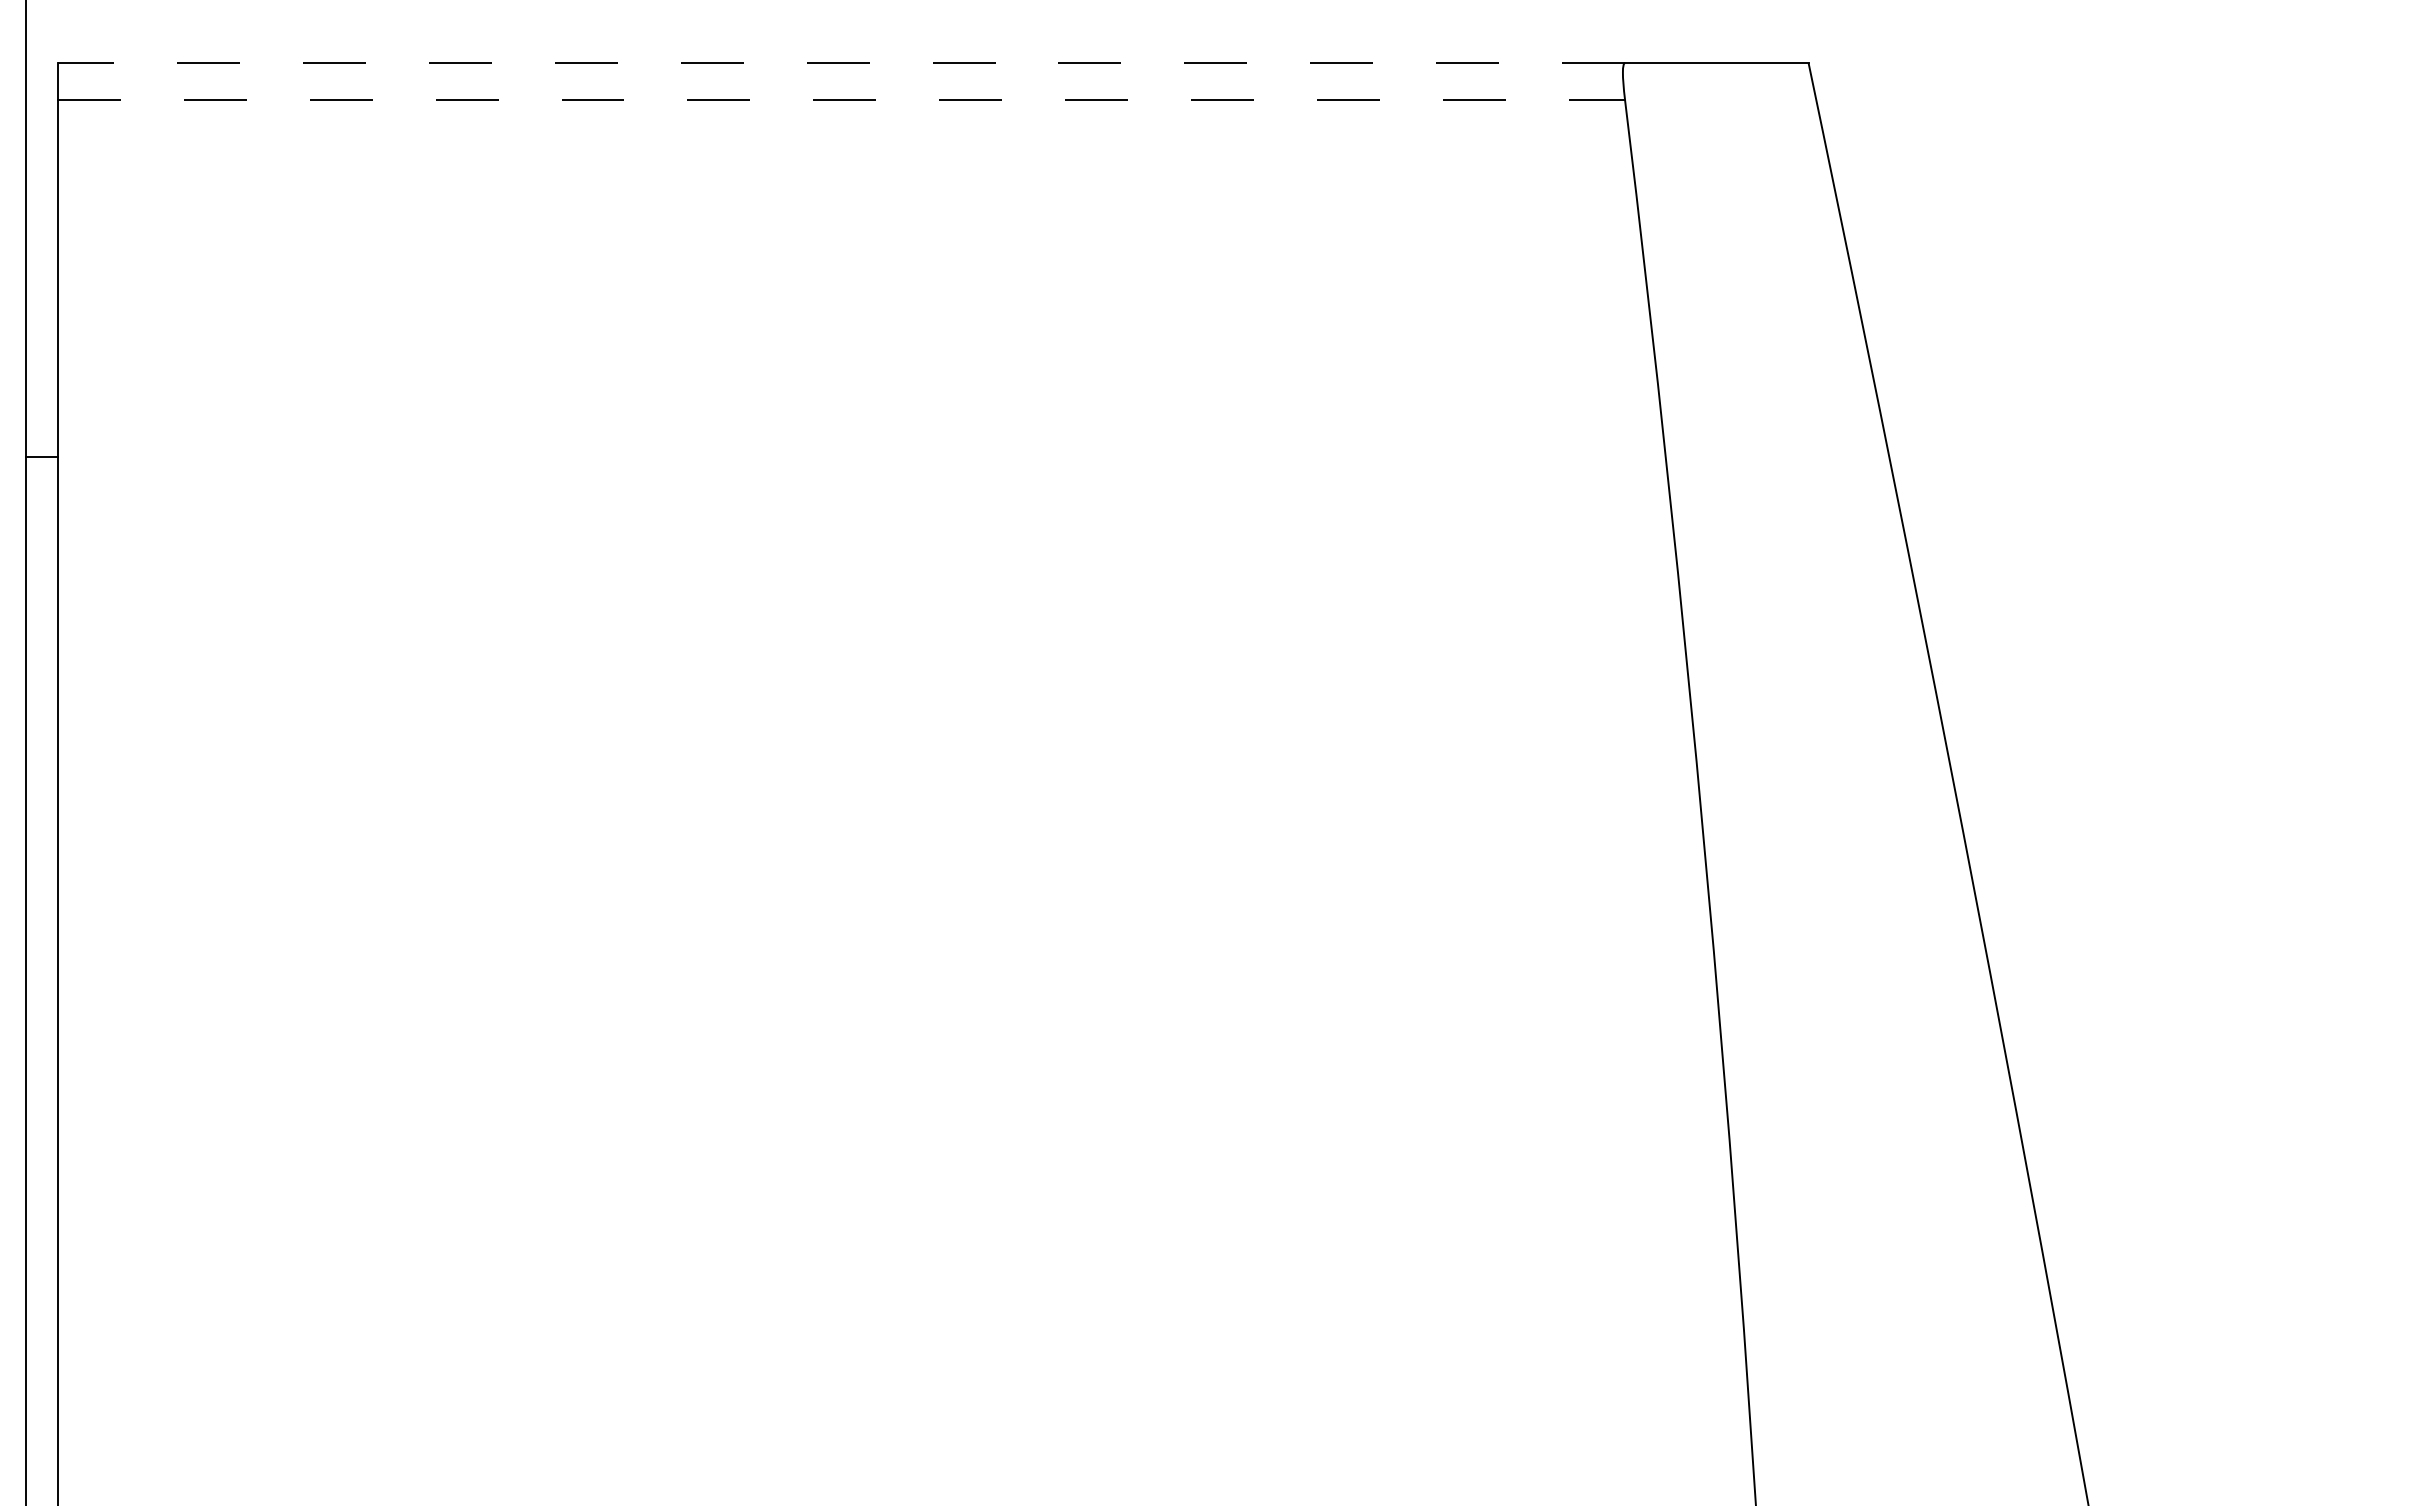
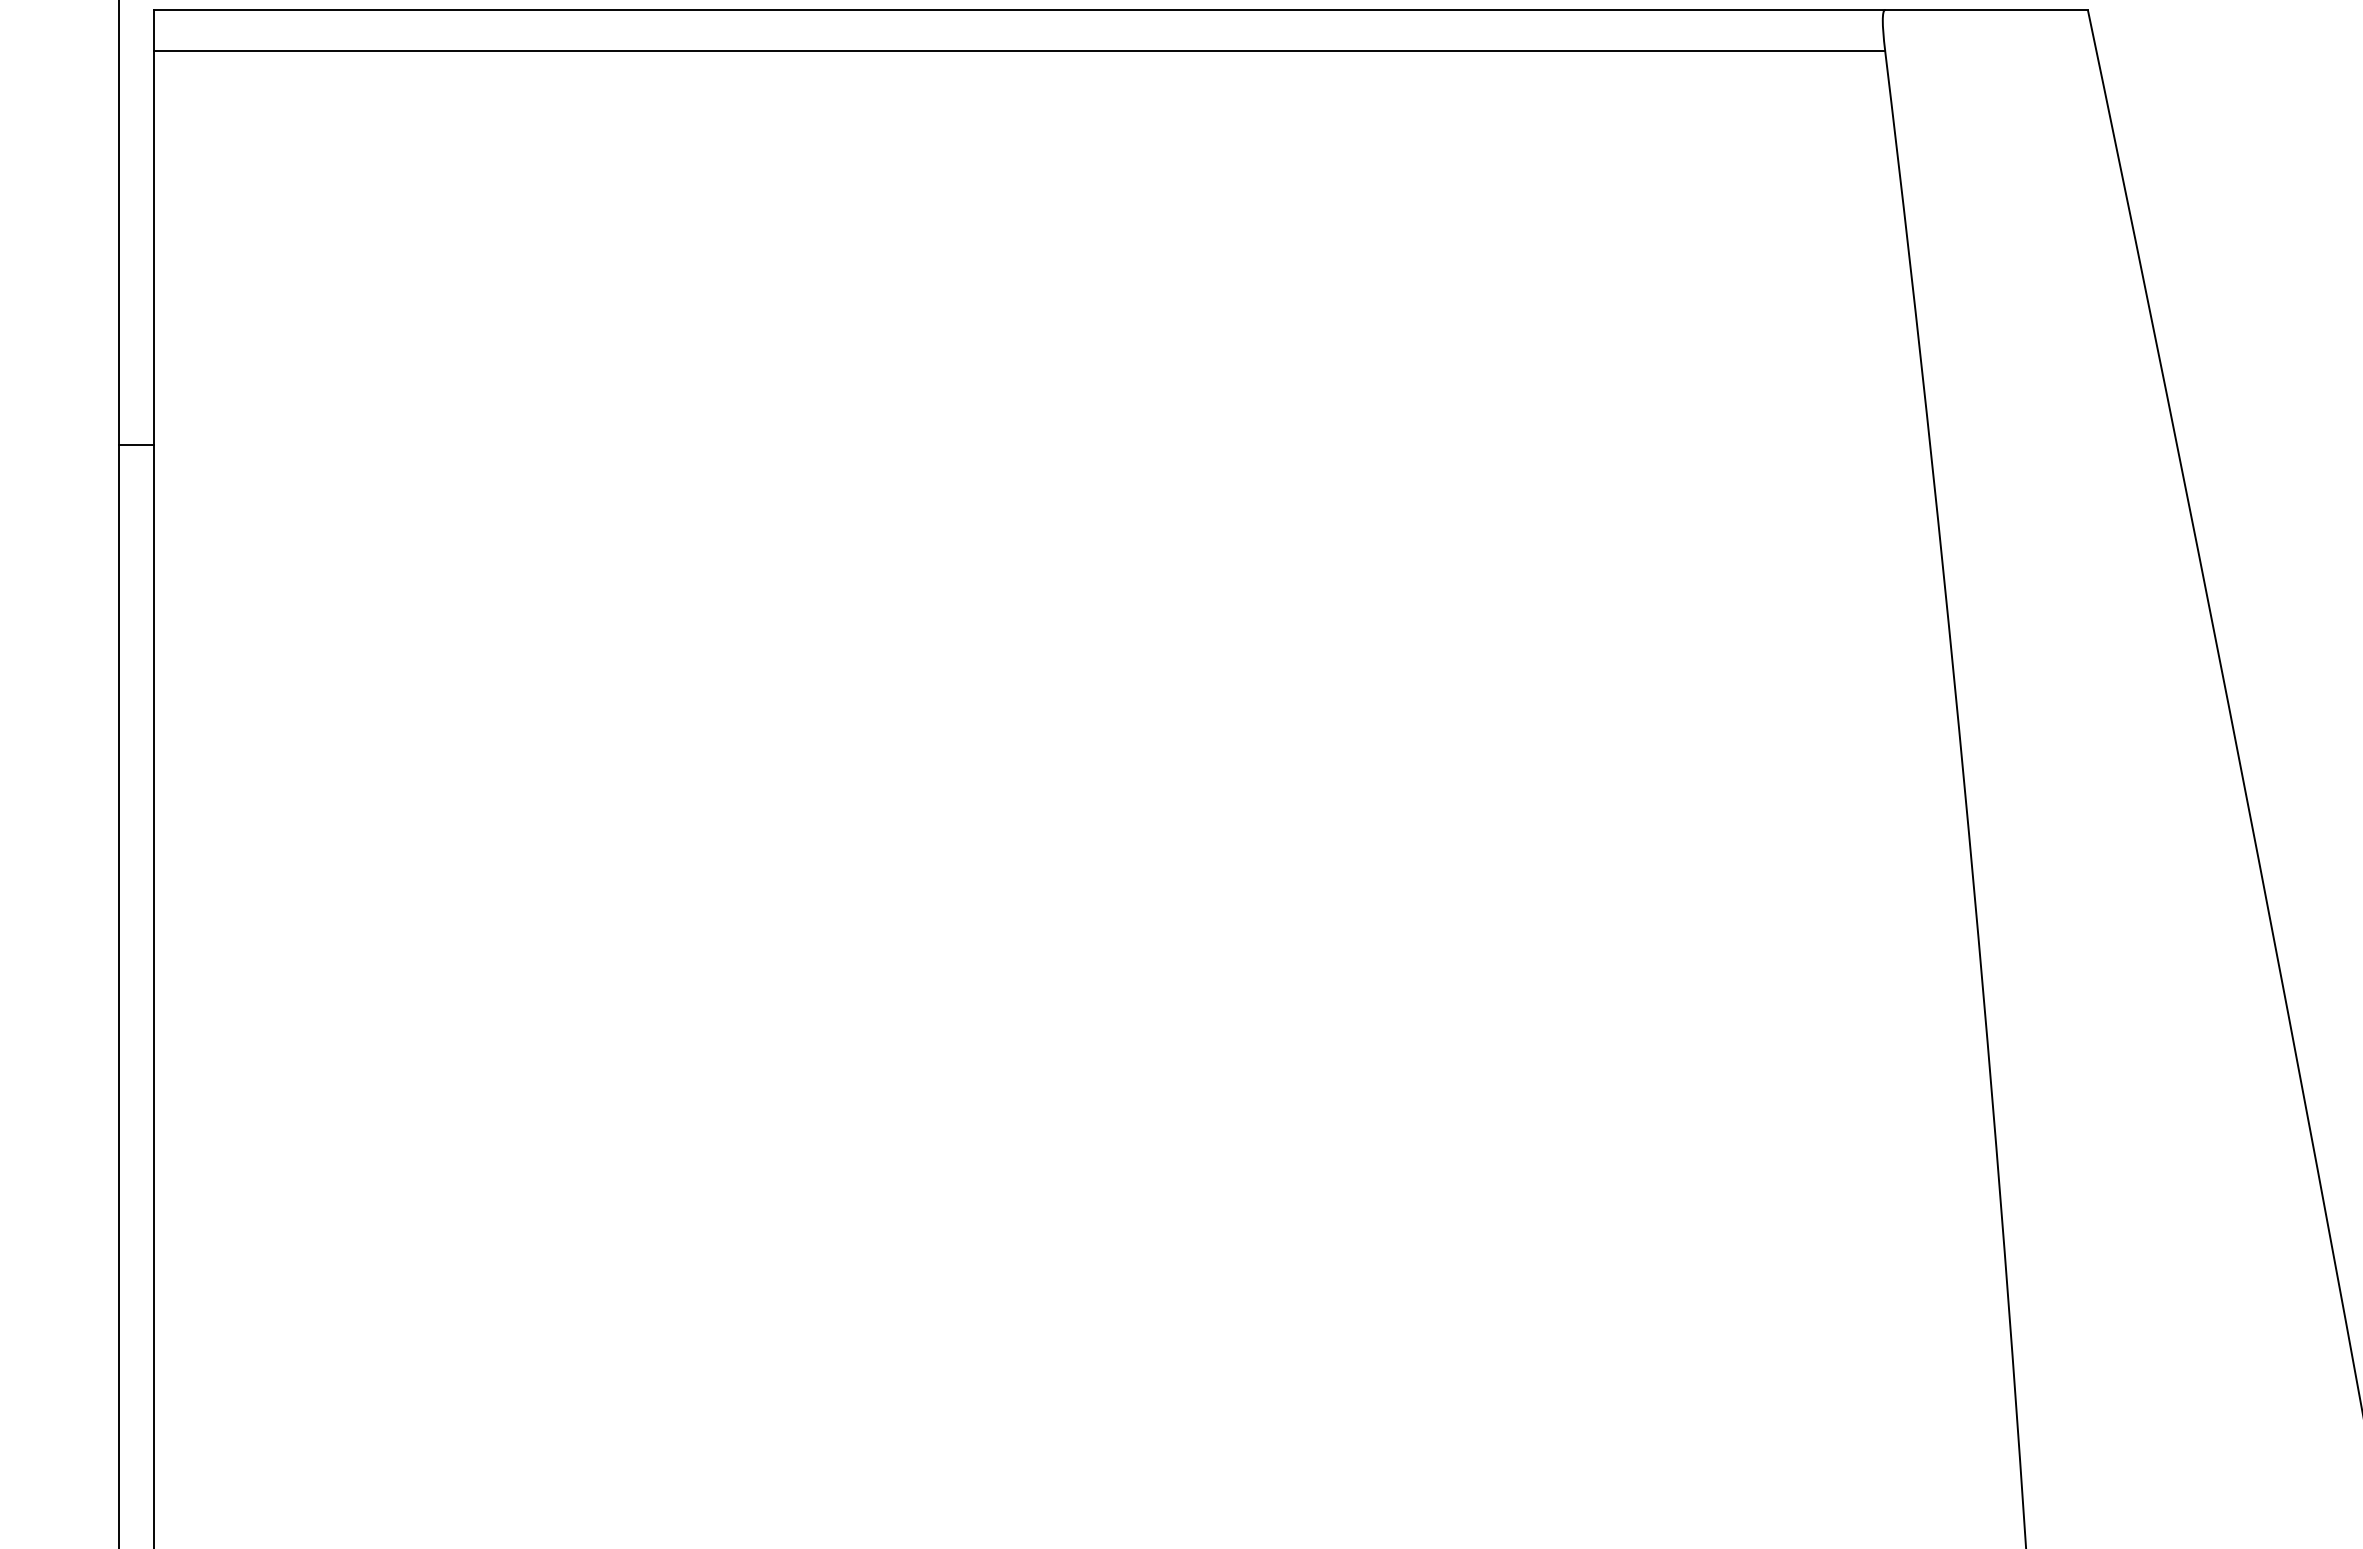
line: (841, 63) -> (1019, 10), dashed -> solid
line: (841, 100) -> (1019, 51), dashed -> solid

